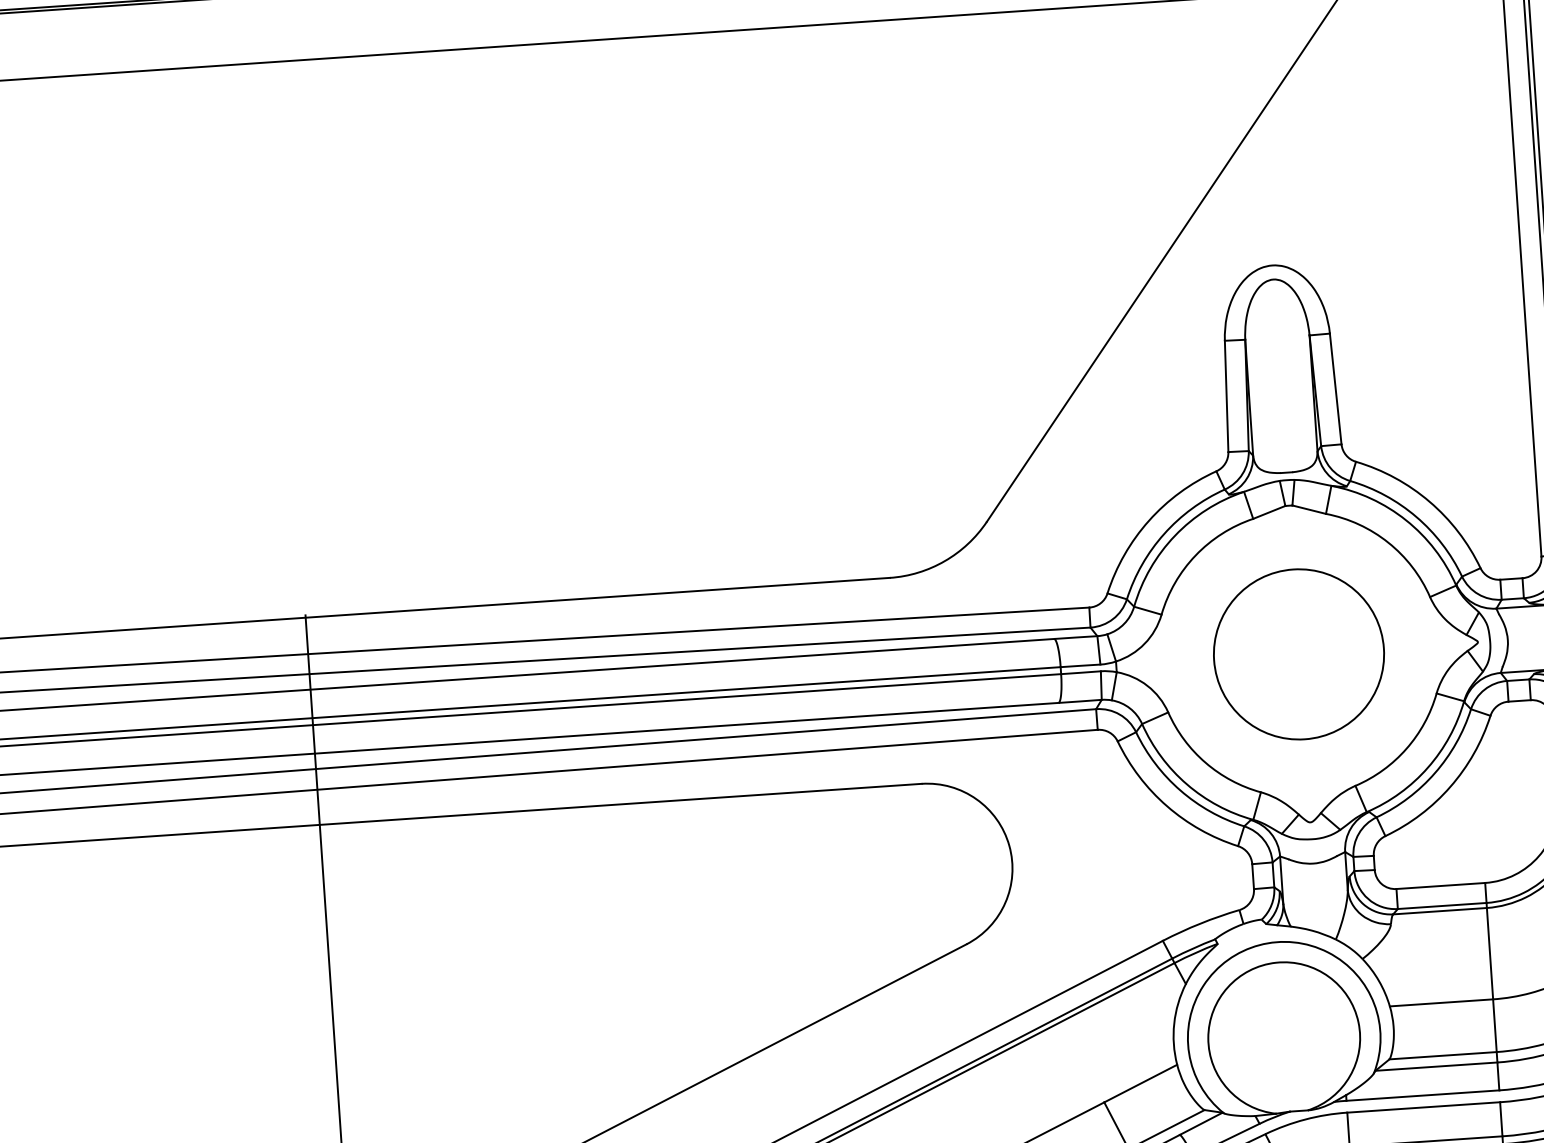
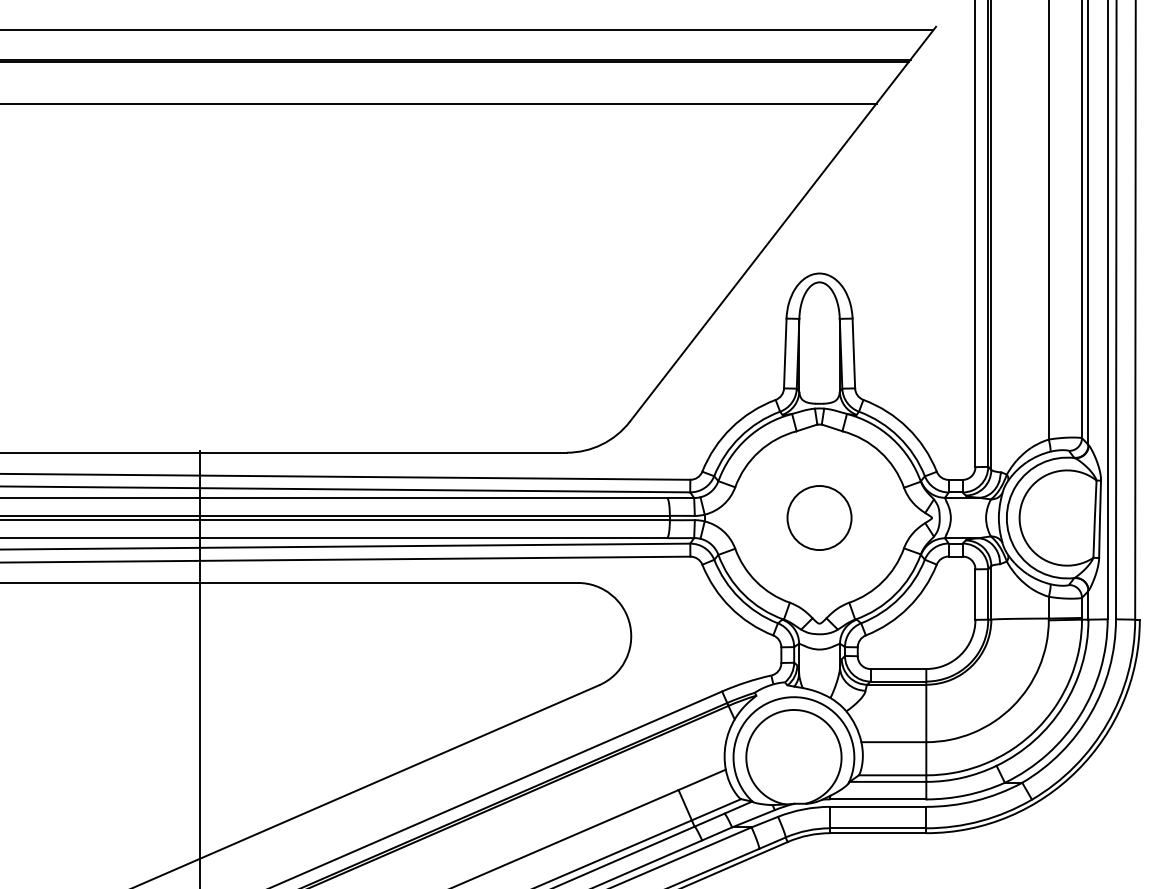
circle: (1298, 653) -> (819, 517), size x0.6

